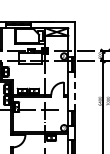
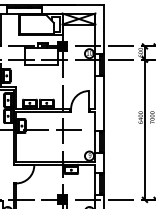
line: (74, 91) -> (104, 103), dashed -> solid

